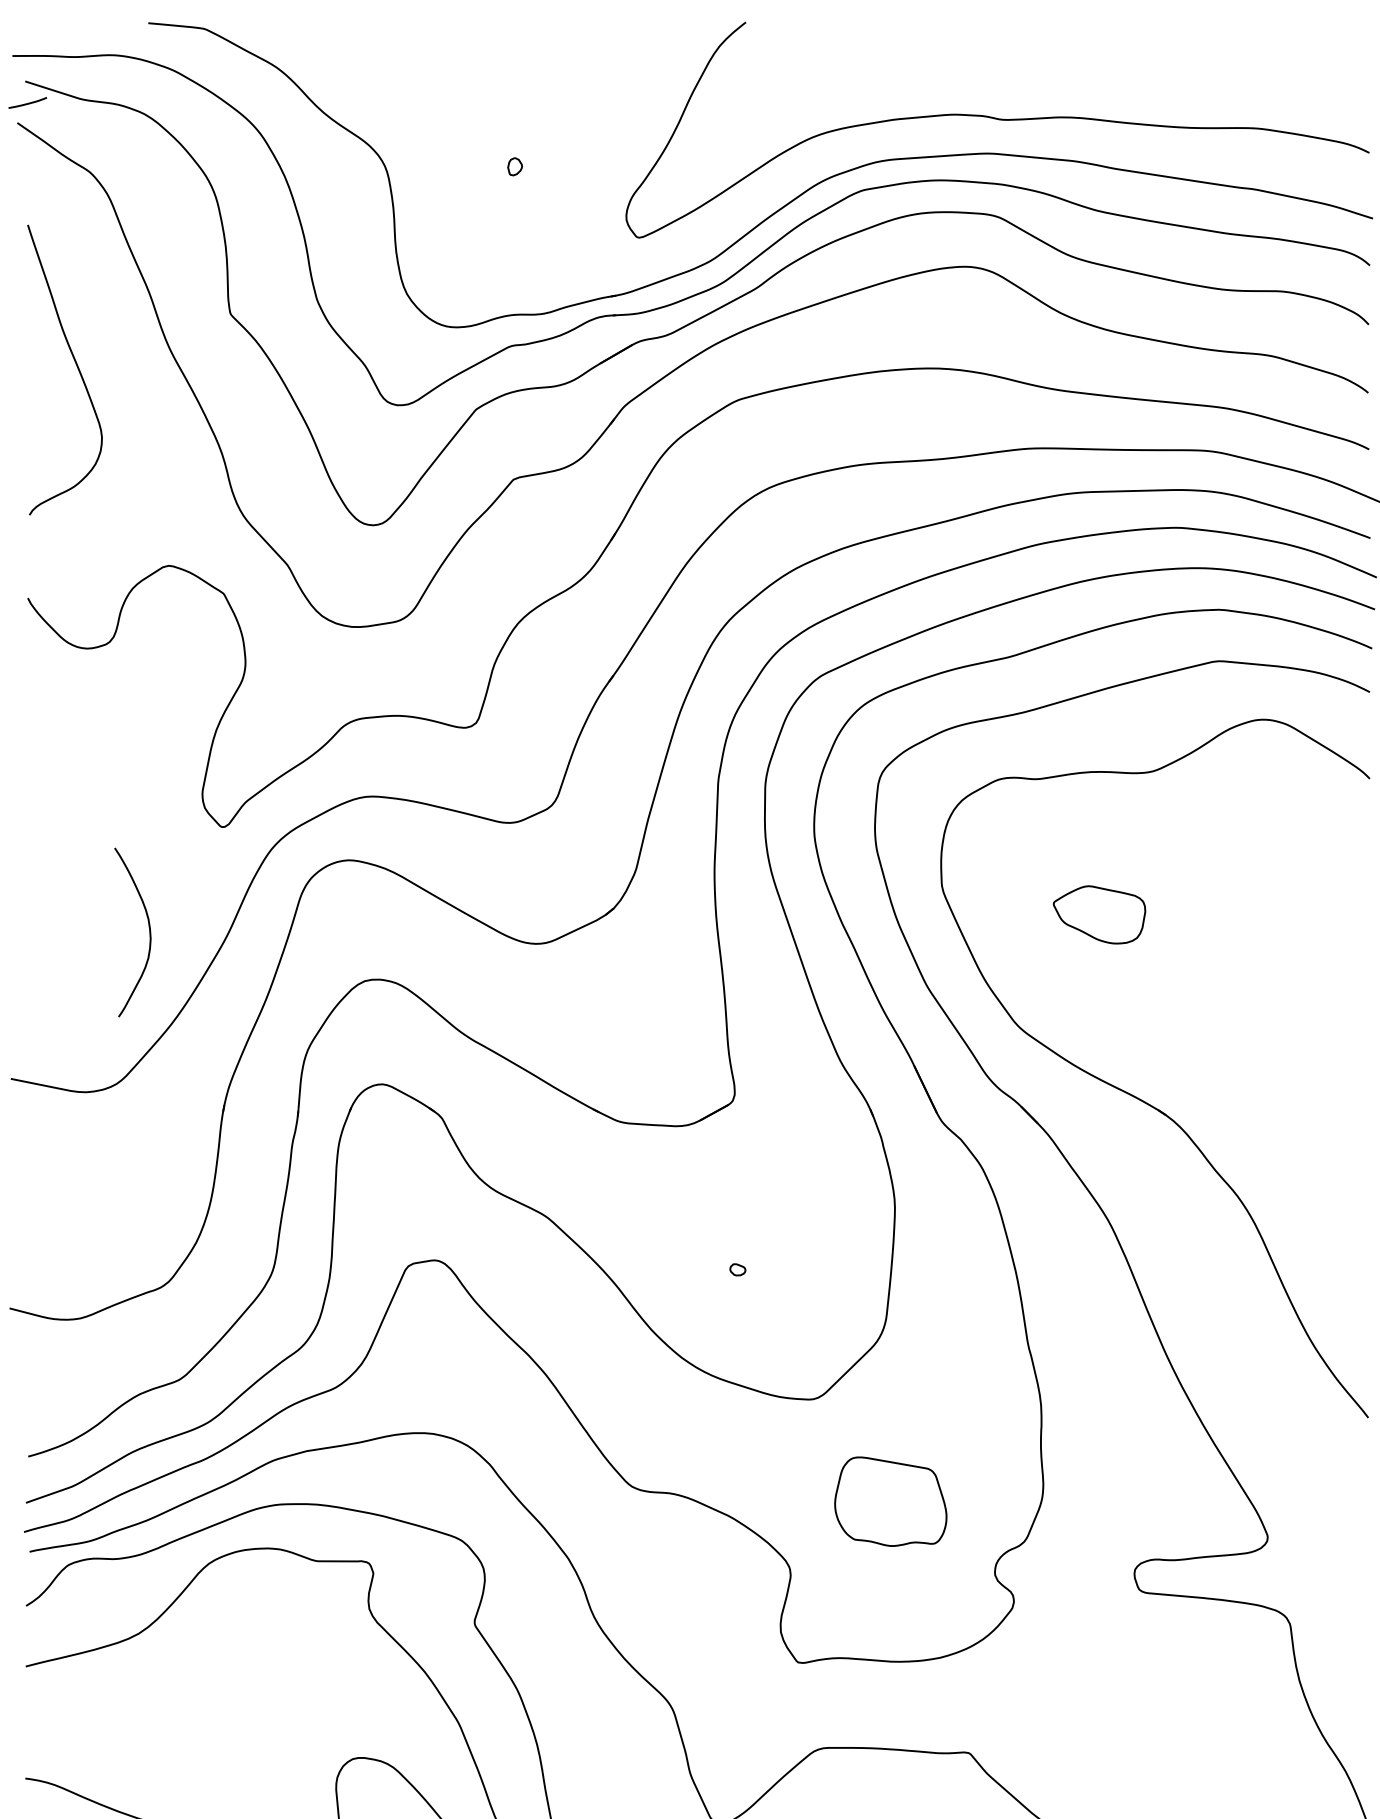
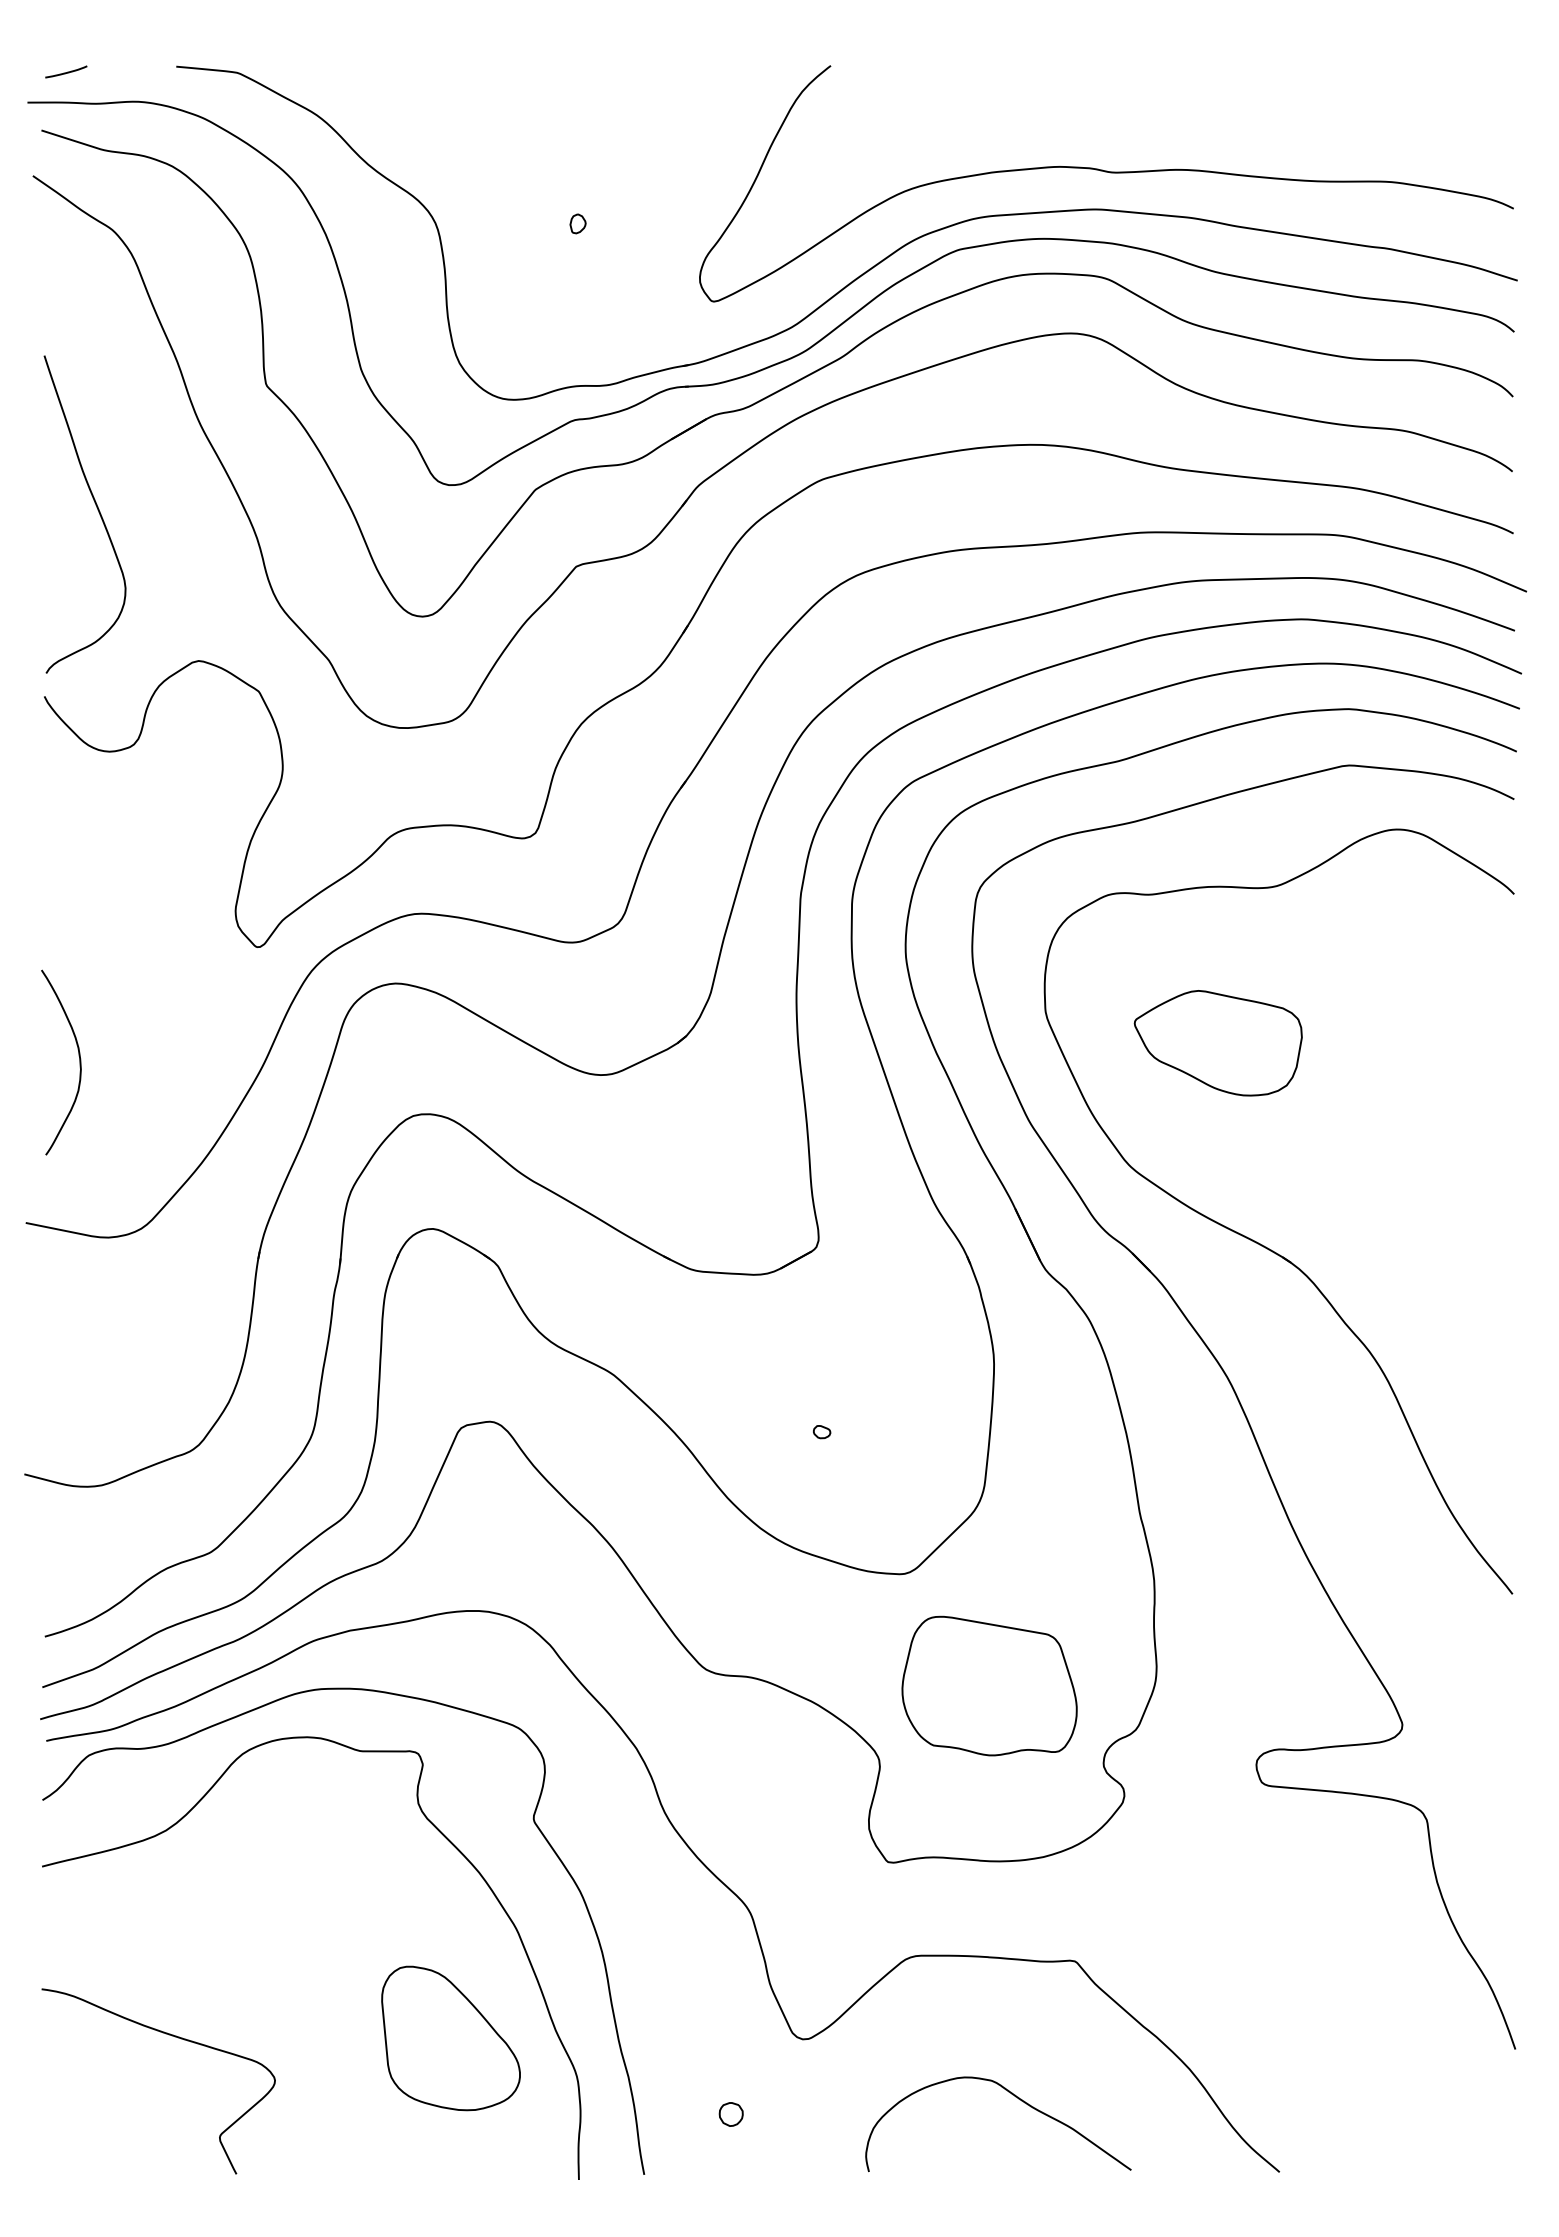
line: (28, 102) -> (67, 71), moved
curve: (76, 366) -> (97, 510), moved
part: (1098, 915) -> (1217, 1043), size x1.67
curve: (149, 932) -> (79, 1062), moved
part: (890, 1501) -> (989, 1685), size x1.43

